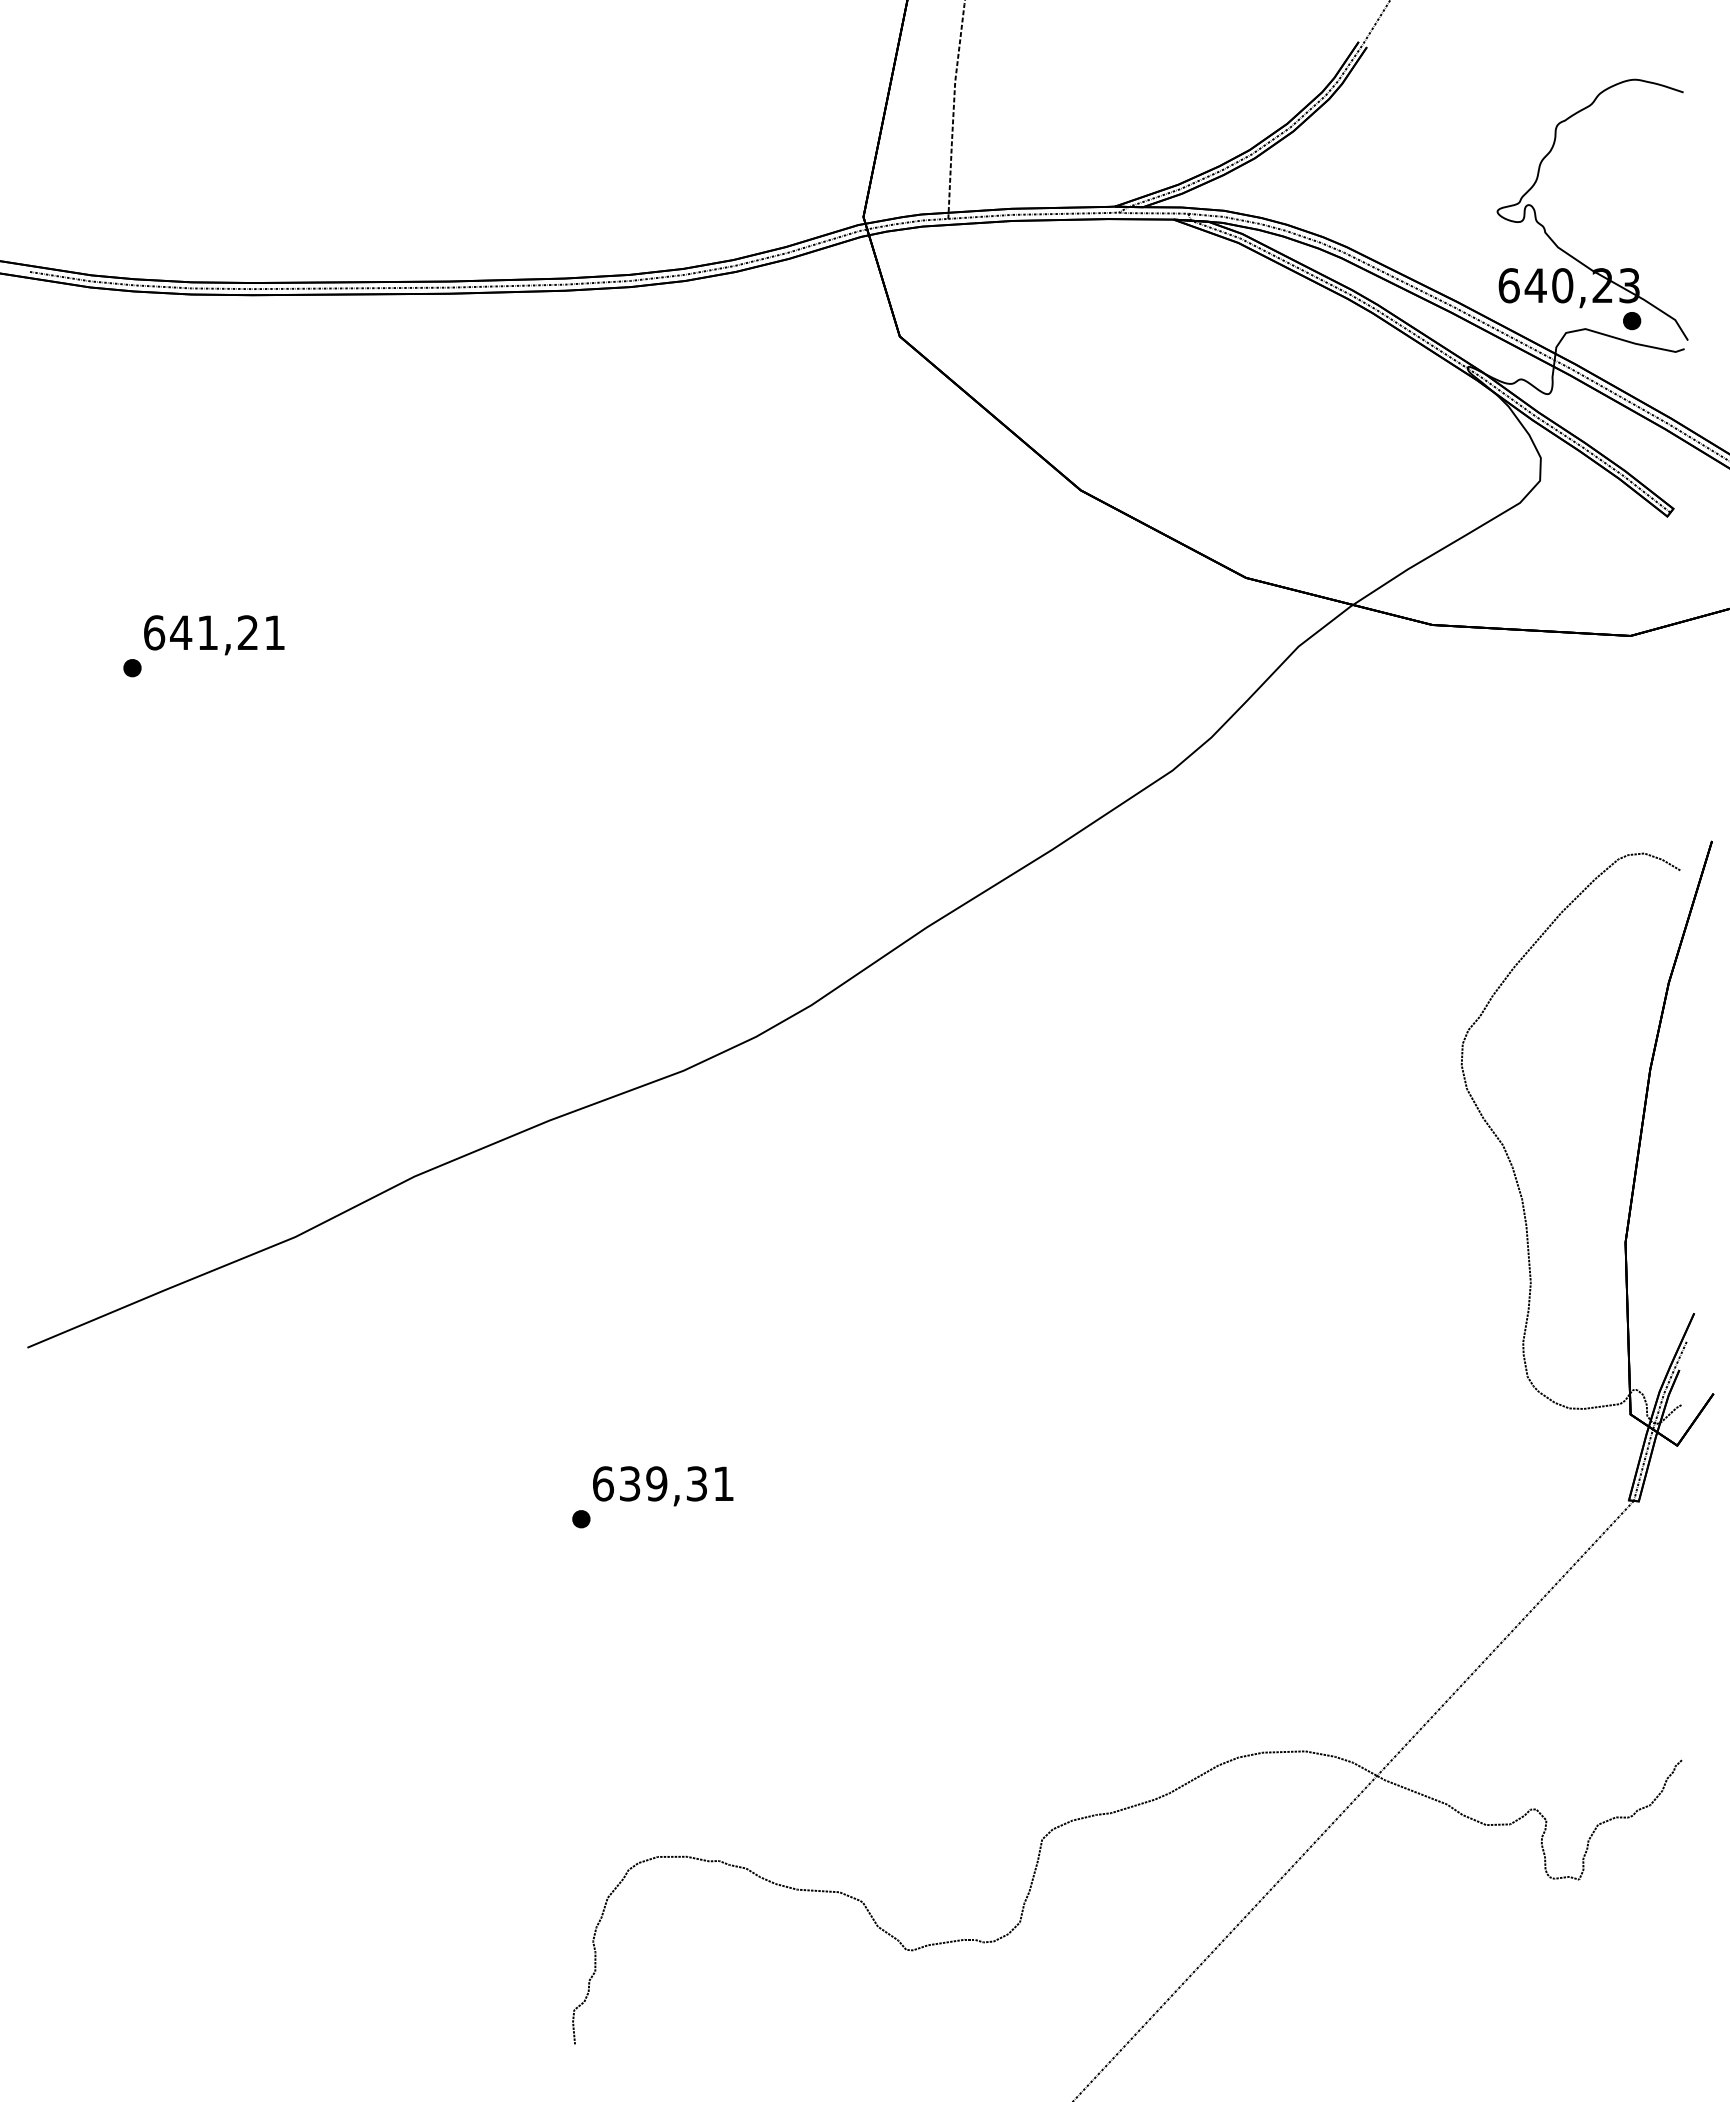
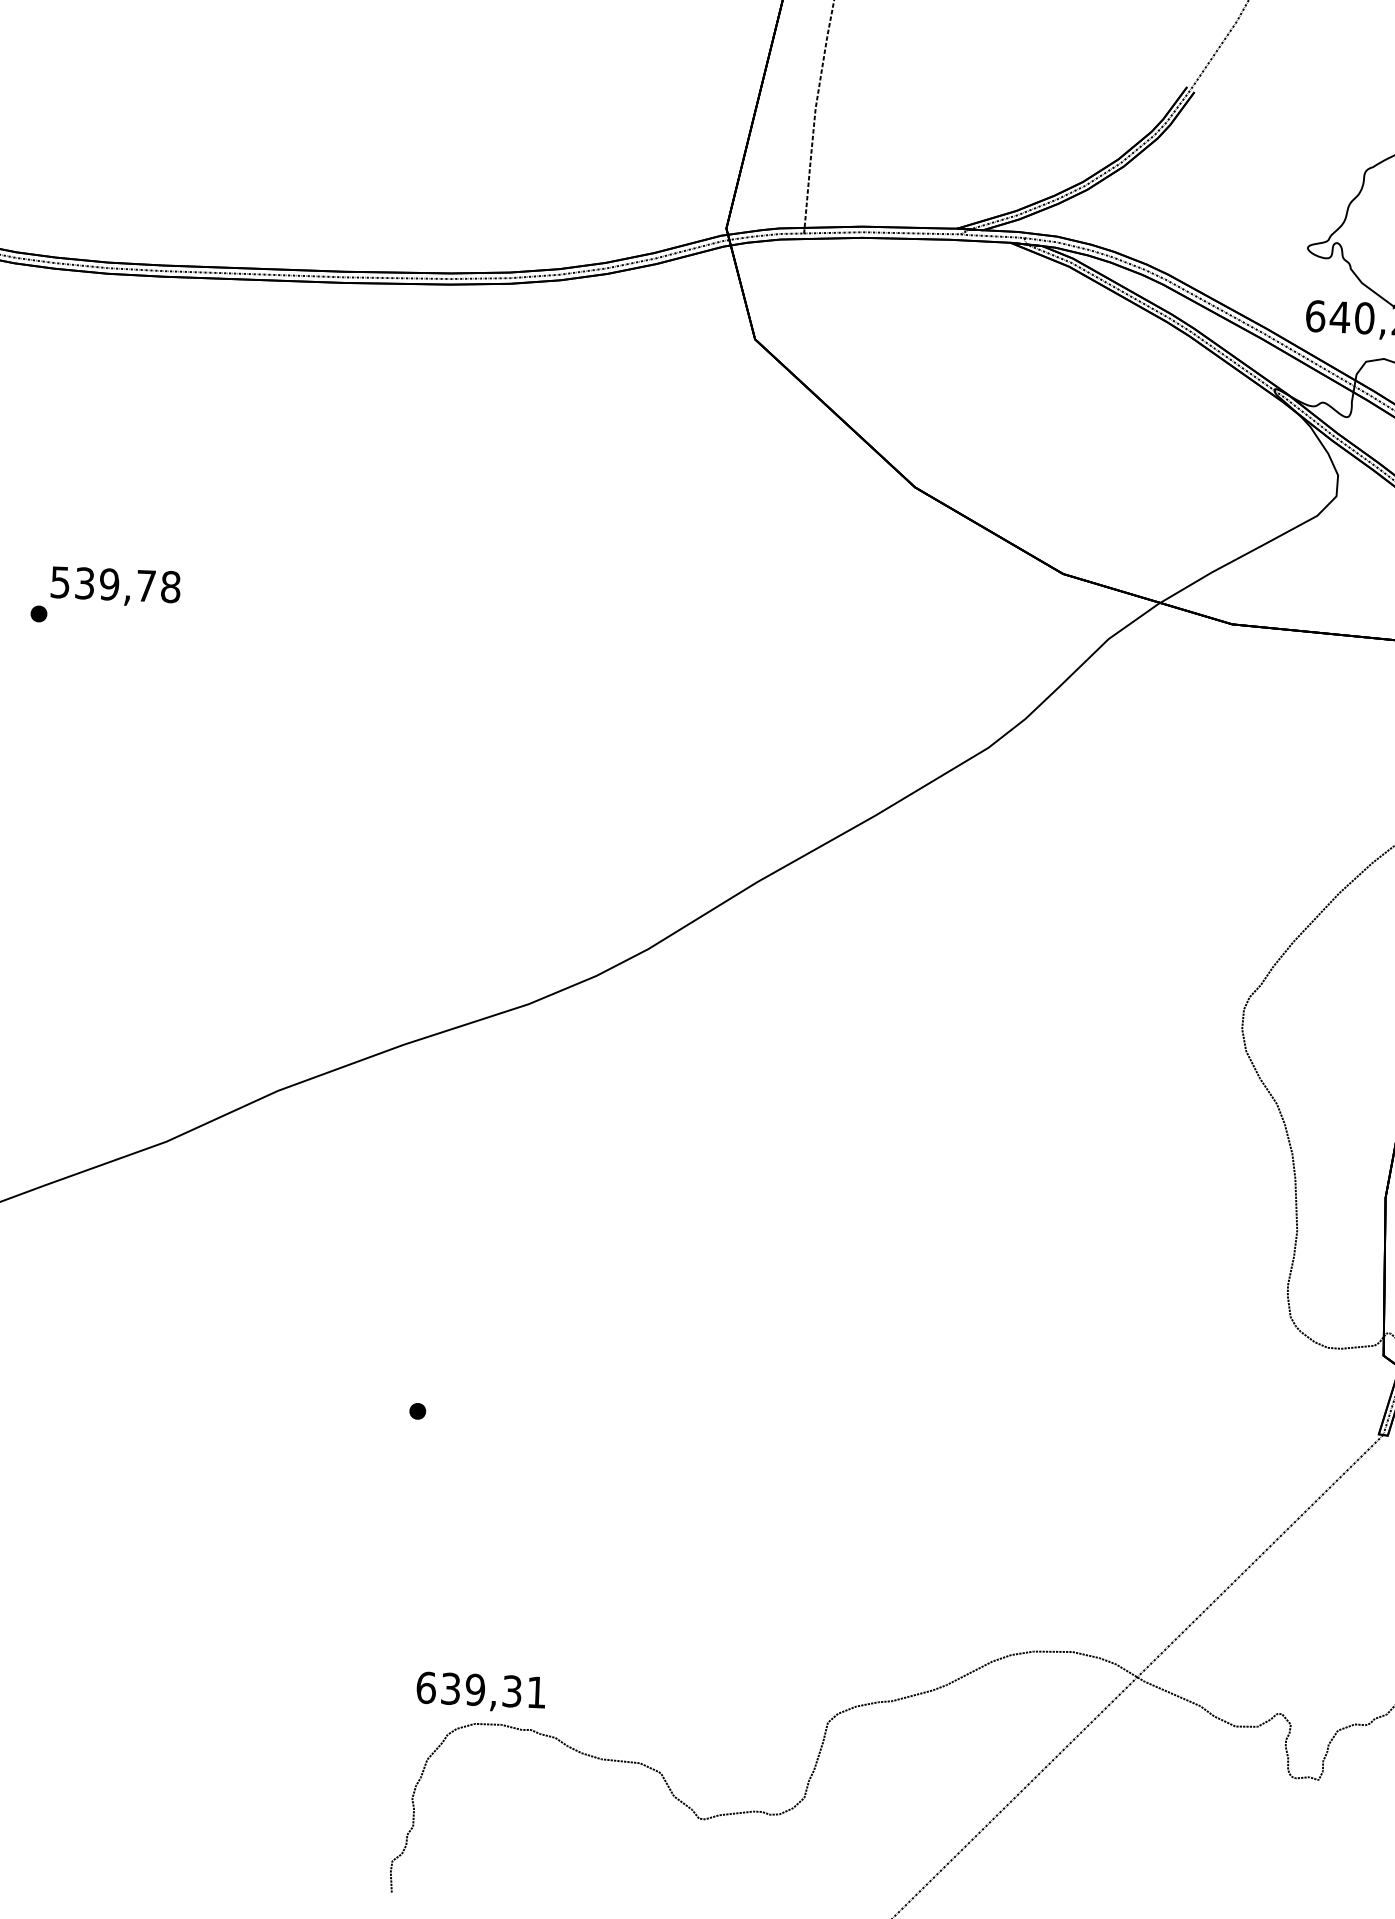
text: (214, 632) -> (115, 584), 641,21 -> 539,78
text: (663, 1486) -> (481, 1692), moved

